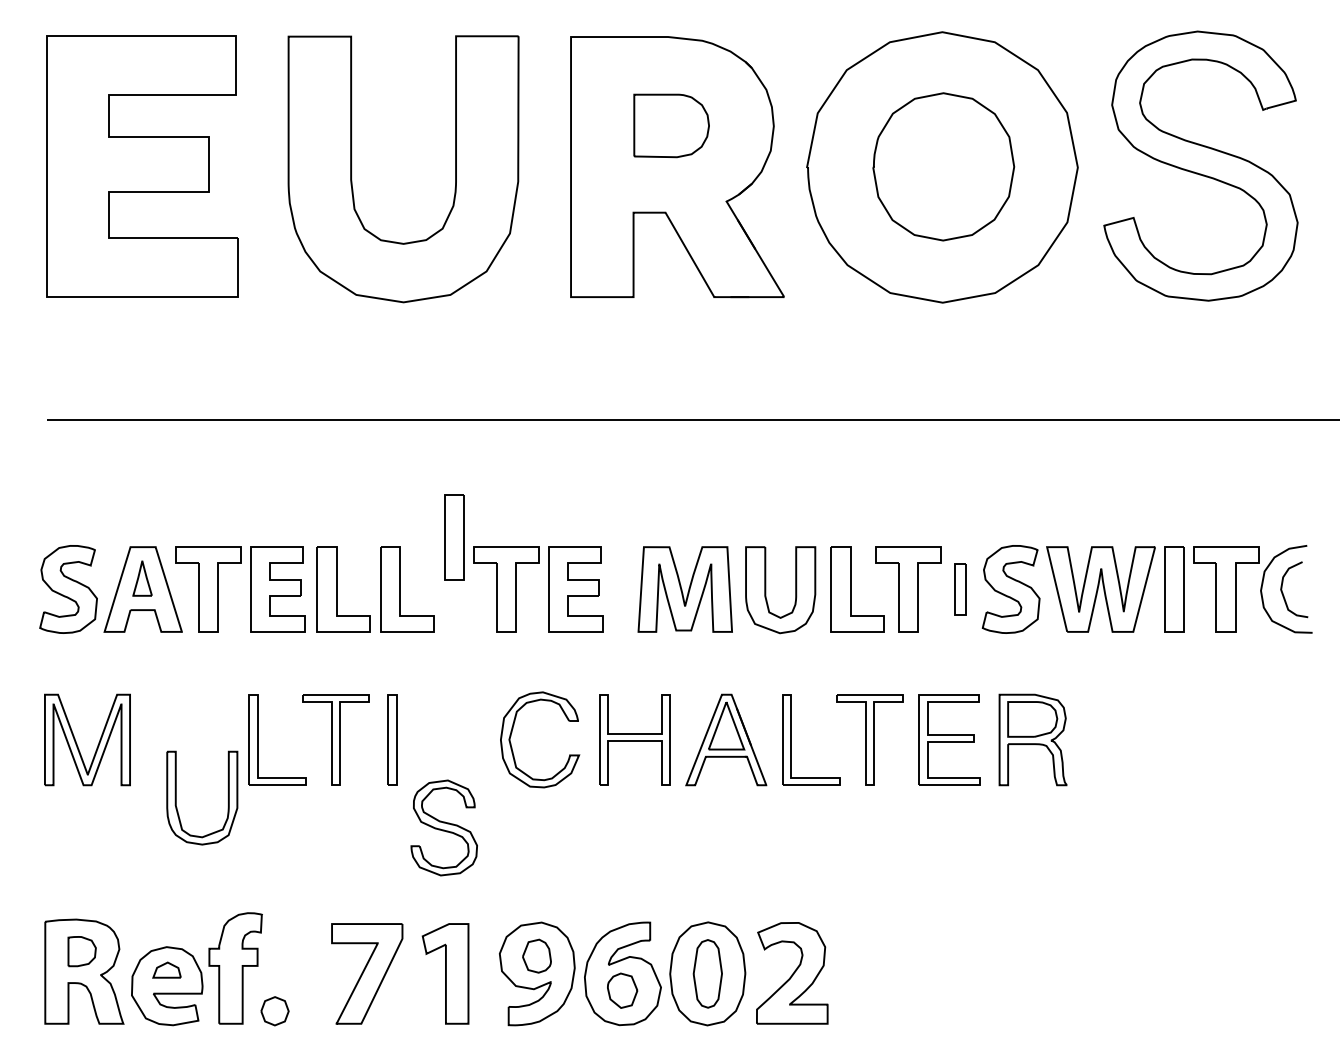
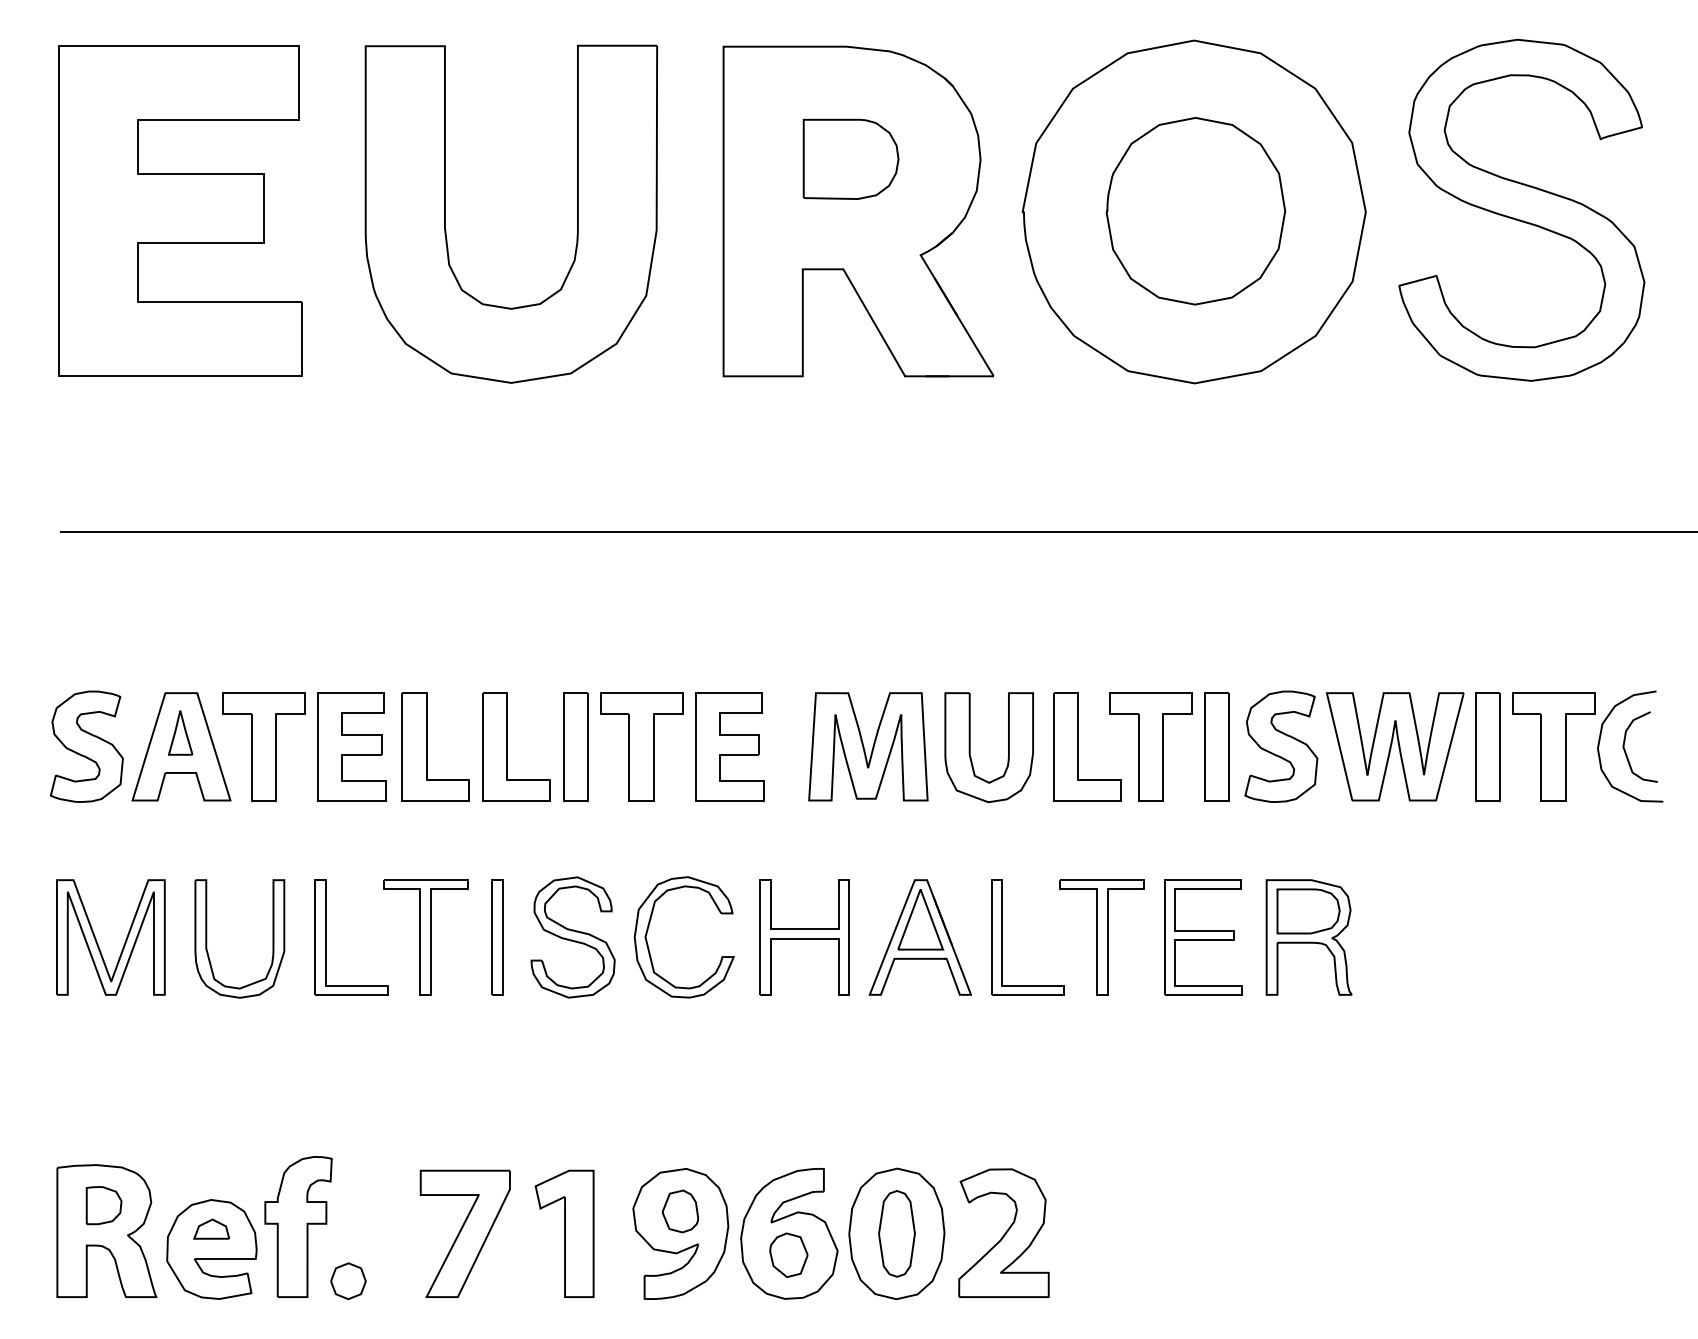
part: (454, 537) -> (575, 746), moved
part: (960, 589) -> (1217, 746), size x1.67
part: (227, 797) -> (271, 938), moved
part: (443, 827) -> (572, 936), moved

